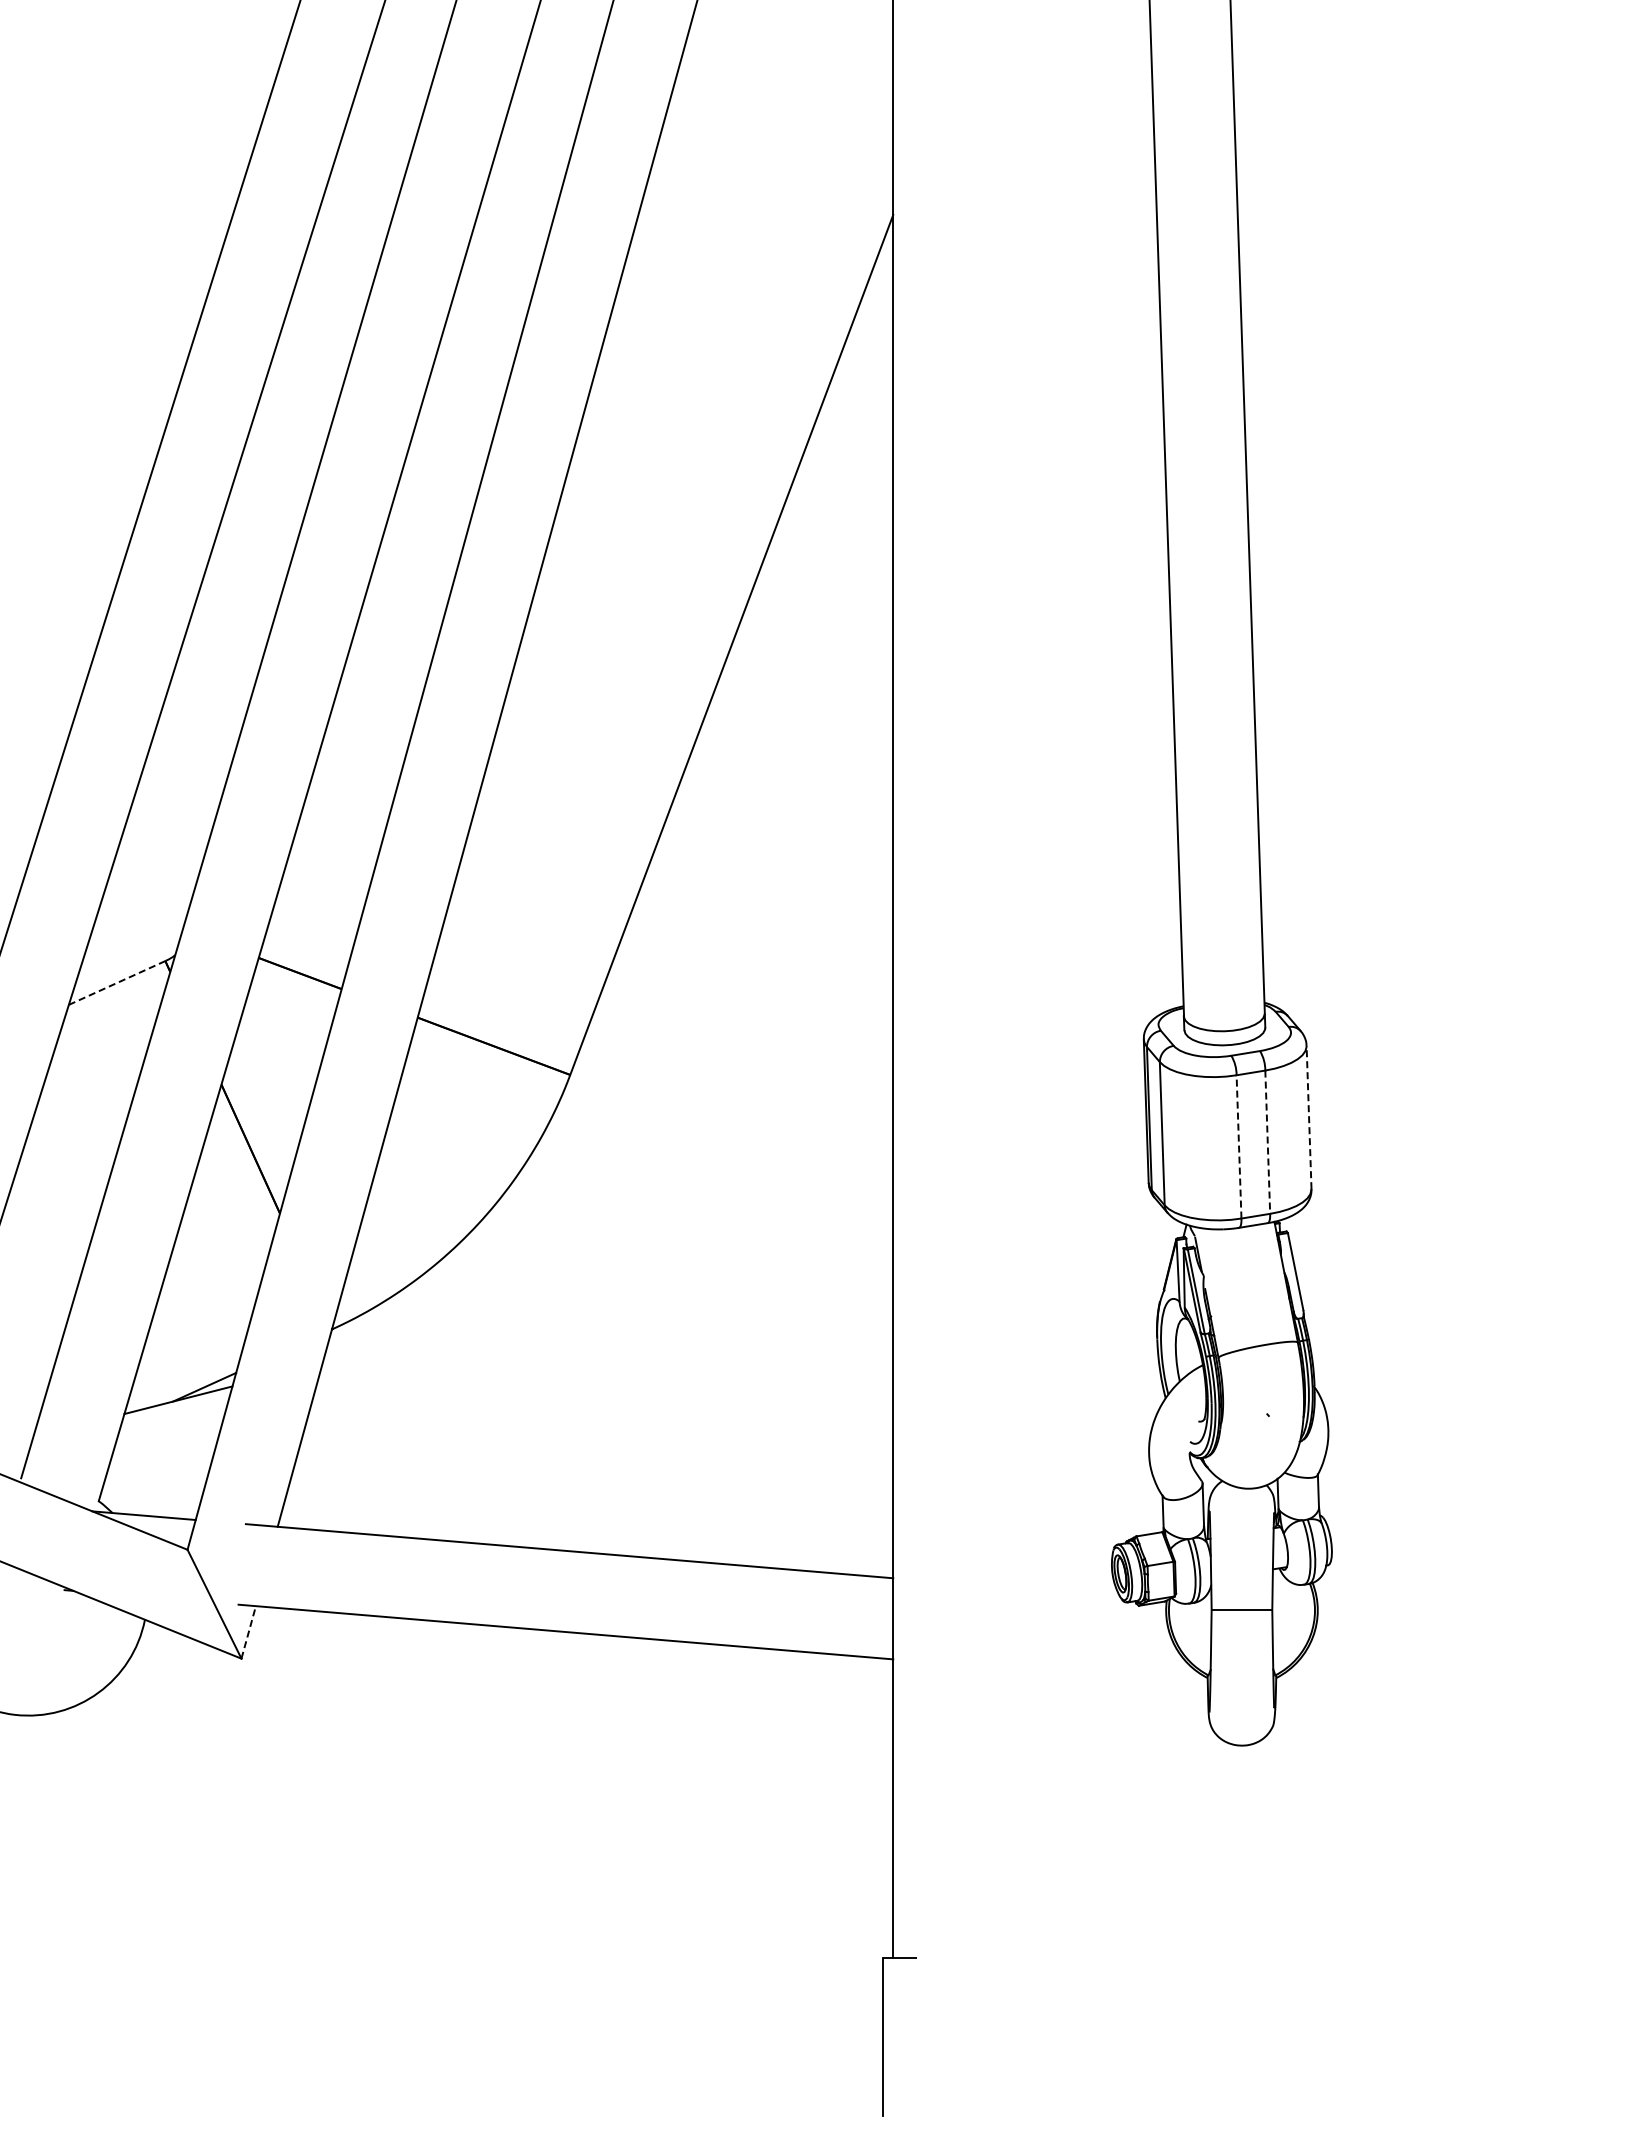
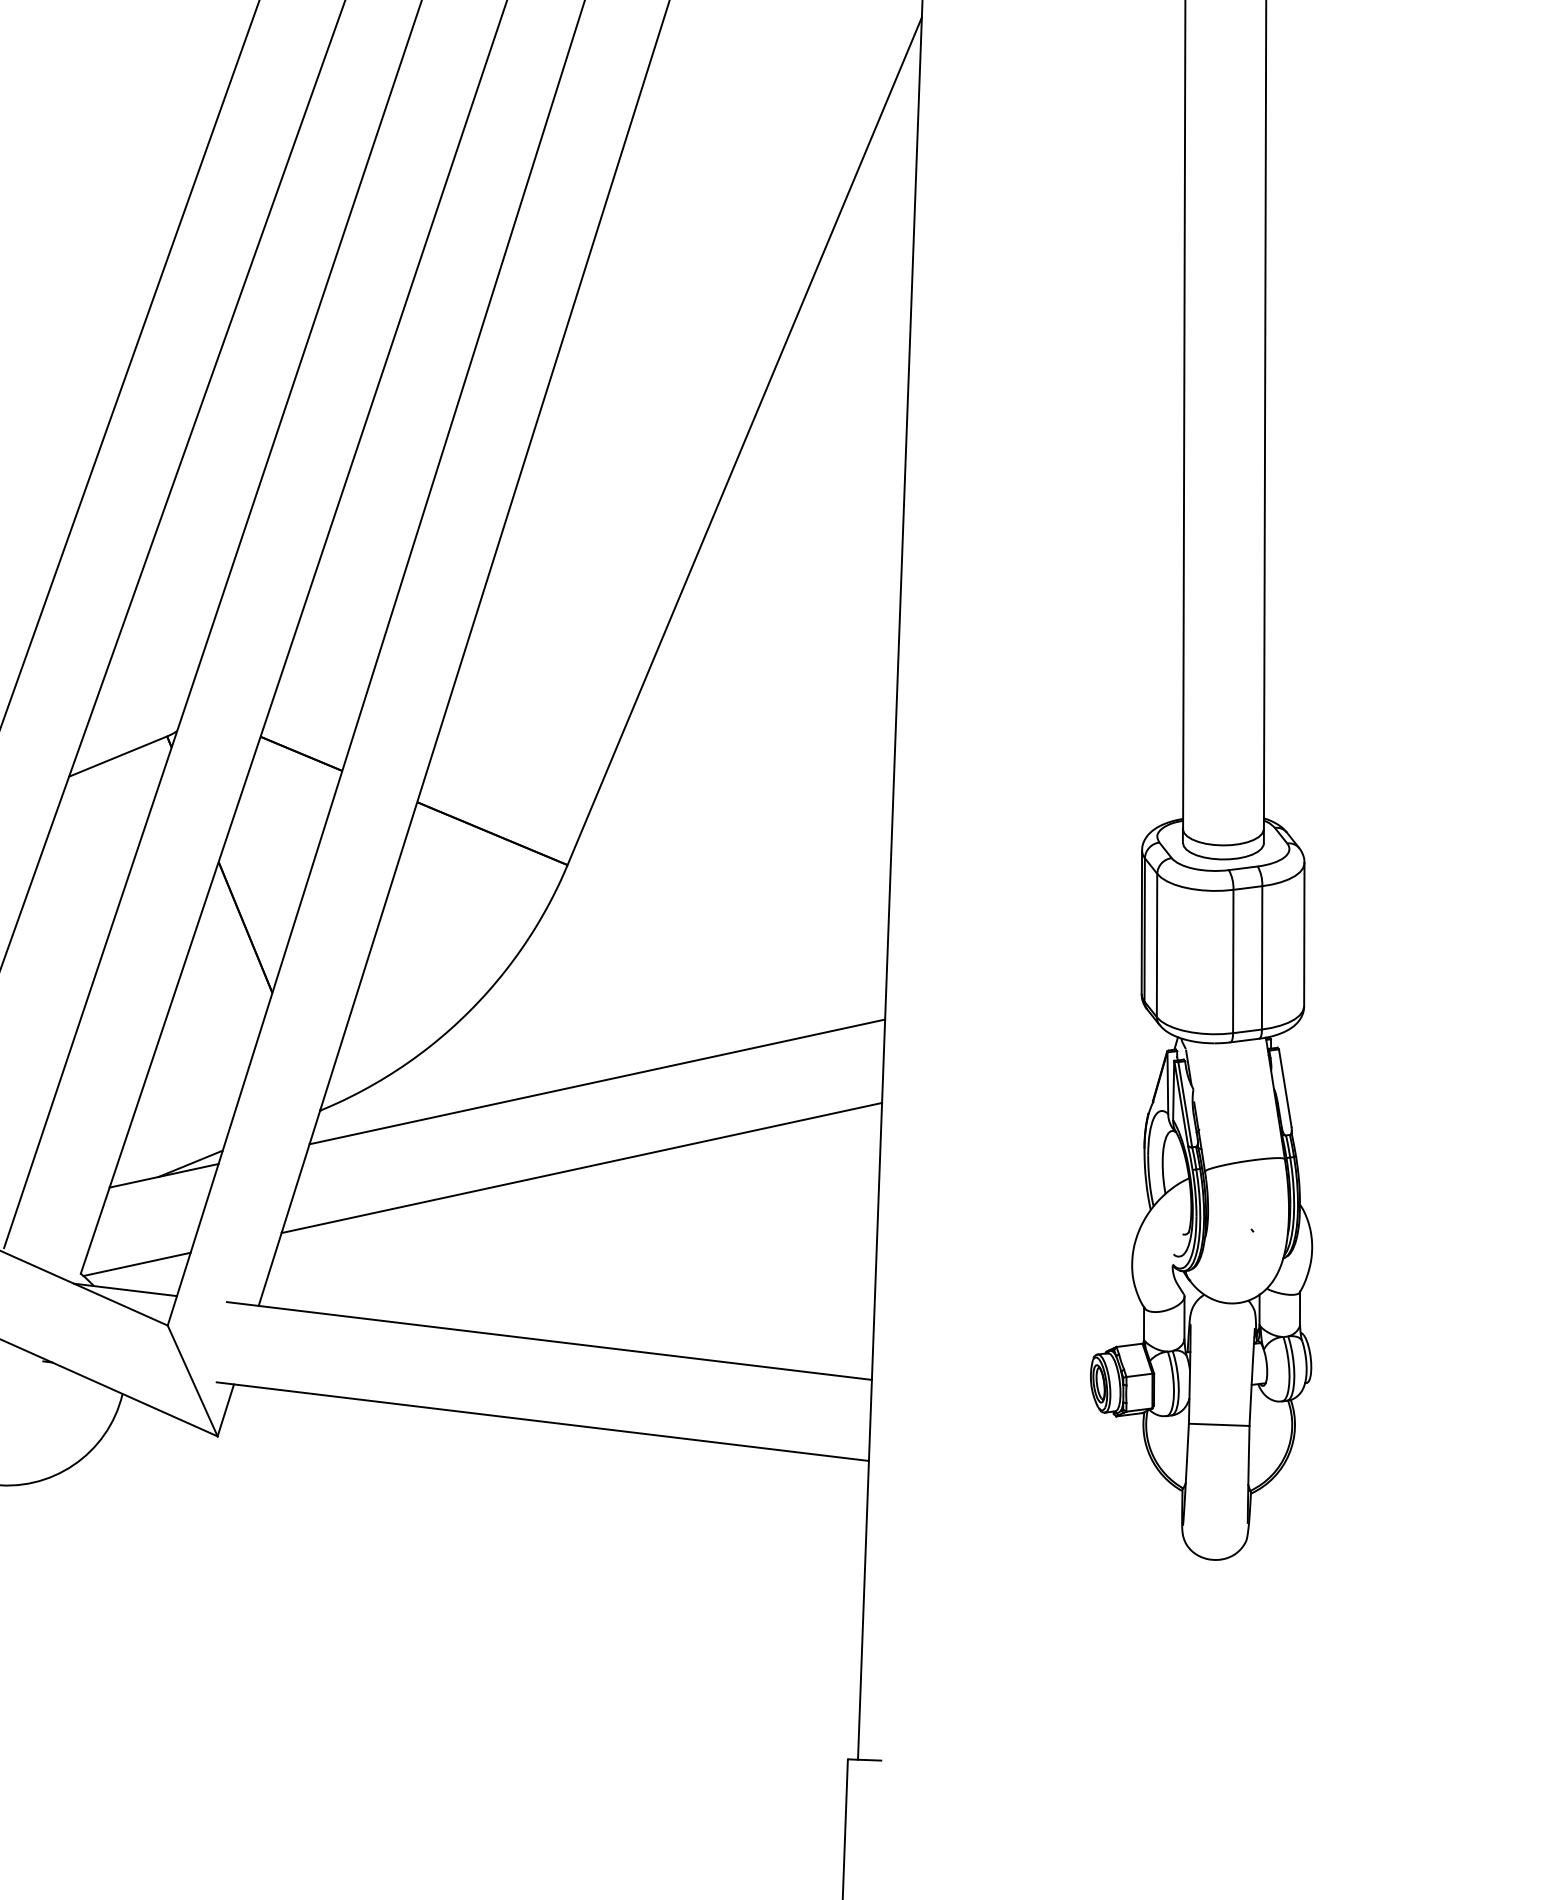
line: (117, 982) -> (118, 756), dashed -> solid
line: (1309, 1117) -> (1304, 934), dashed -> solid
line: (1267, 1142) -> (1261, 958), dashed -> solid
line: (1239, 1146) -> (1233, 961), dashed -> solid
line: (607, 1290) -> (596, 1081), added
line: (595, 1377) -> (581, 1168), added
line: (154, 1489) -> (136, 1264), added
line: (248, 1631) -> (225, 1409), dashed -> solid

